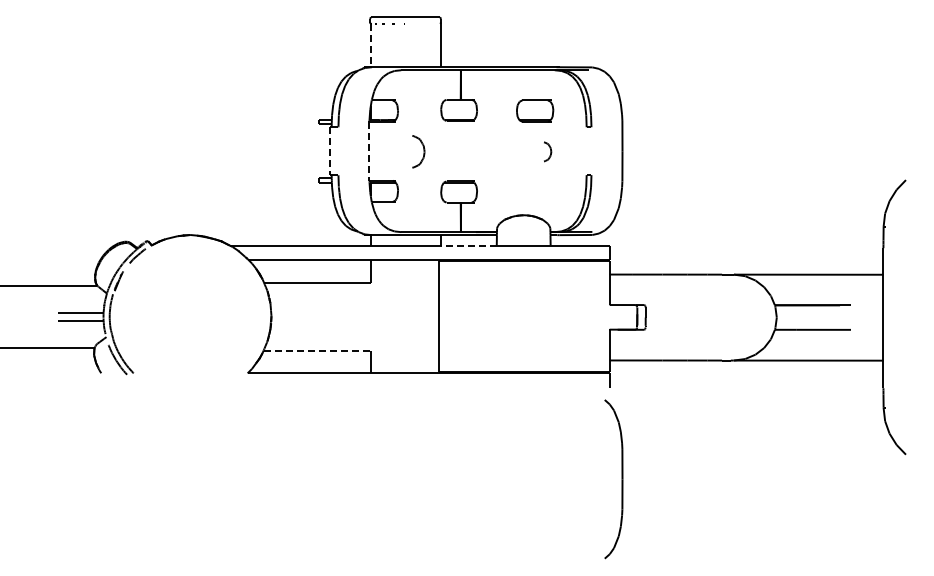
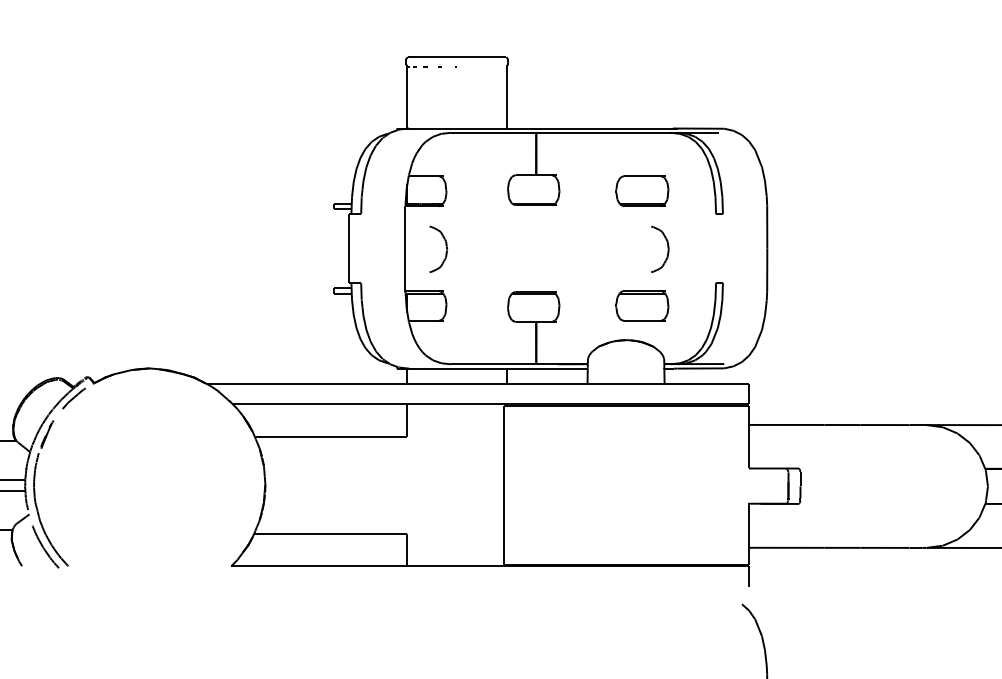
line: (370, 45) -> (406, 97), dashed -> solid
line: (329, 151) -> (348, 248), dashed -> solid
line: (369, 151) -> (405, 248), dashed -> solid
part: (418, 151) -> (438, 248), moved
part: (547, 151) -> (660, 248), size x1.67
part: (535, 191) -> (642, 306), added
line: (468, 245) -> (547, 383), dashed -> solid
line: (317, 350) -> (331, 533), dashed -> solid

